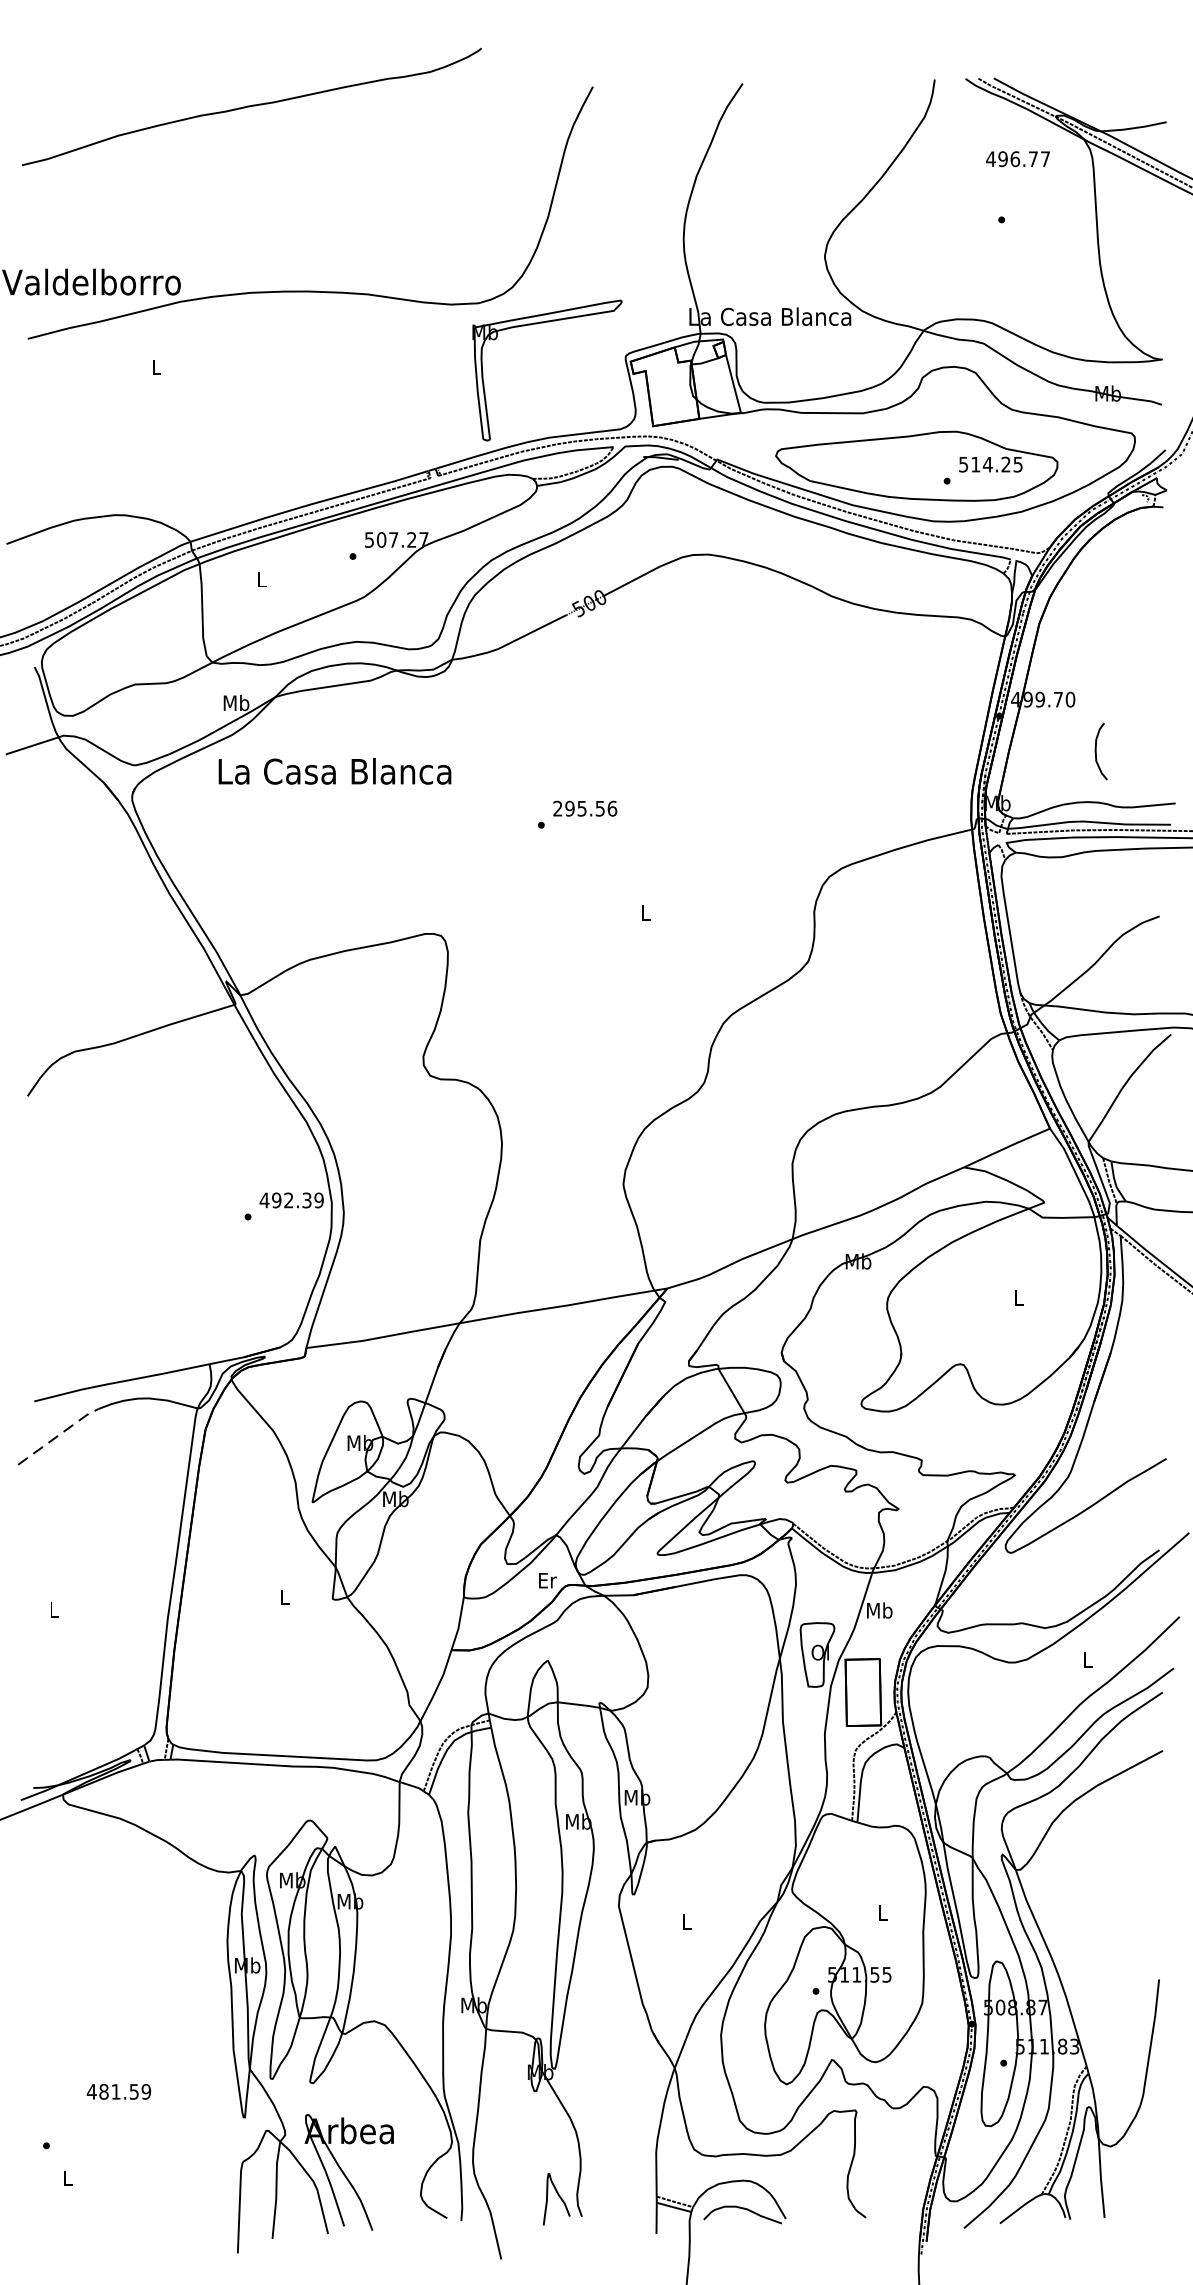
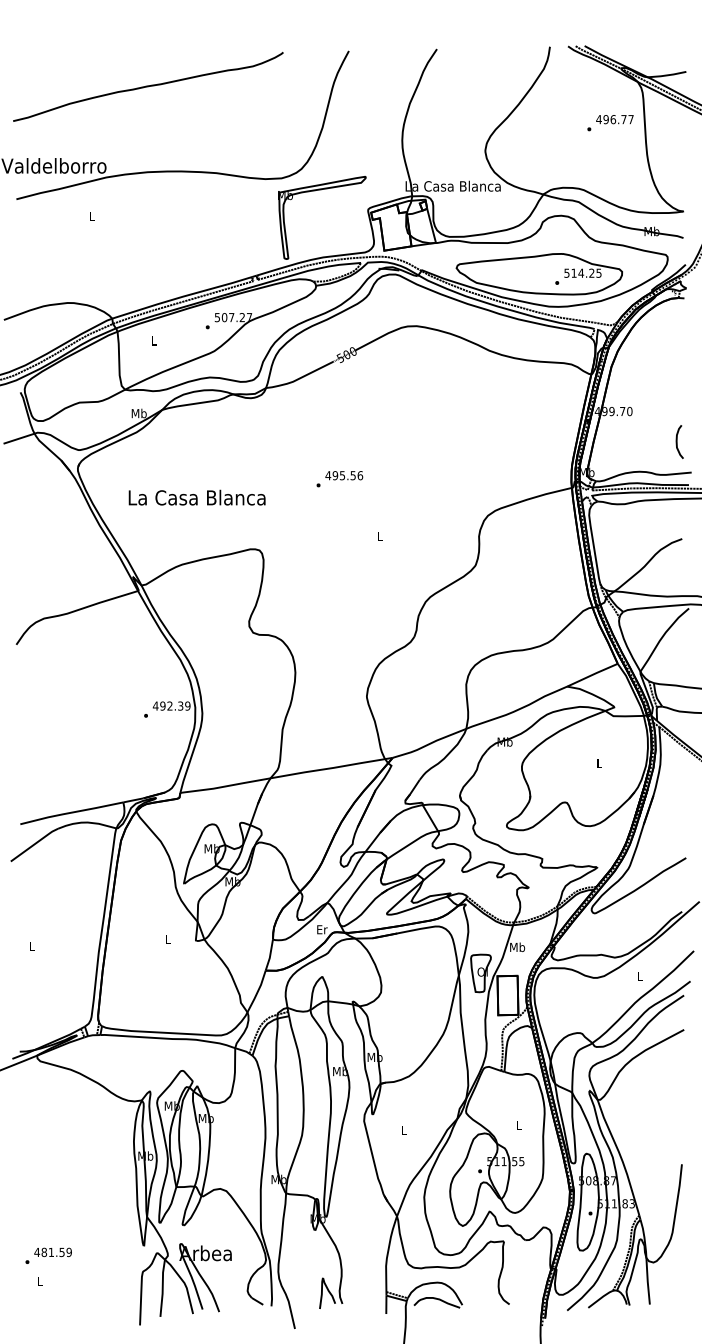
curve: (252, 106) -> (148, 86), moved
text: (1017, 158) -> (614, 119), moved
curve: (1097, 750) -> (677, 441), moved
text: (333, 771) -> (196, 497), moved
text: (558, 808) -> (328, 475), 295.56 -> 495.56
line: (60, 1434) -> (35, 843), dashed -> solid
text: (117, 2092) -> (52, 1252), moved

